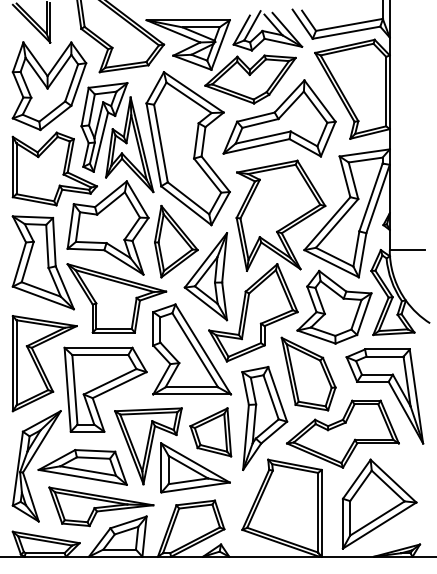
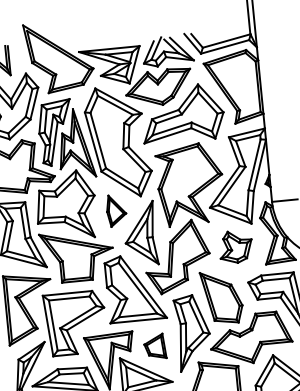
part: (176, 241) -> (116, 210), size x0.6
part: (334, 306) -> (235, 246), size x0.6
part: (210, 432) -> (154, 346), size x0.7

